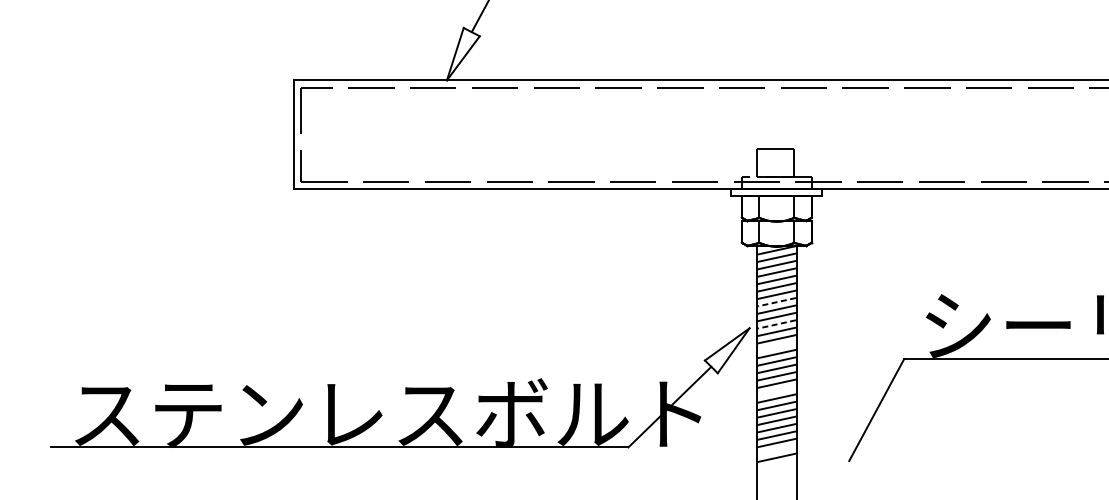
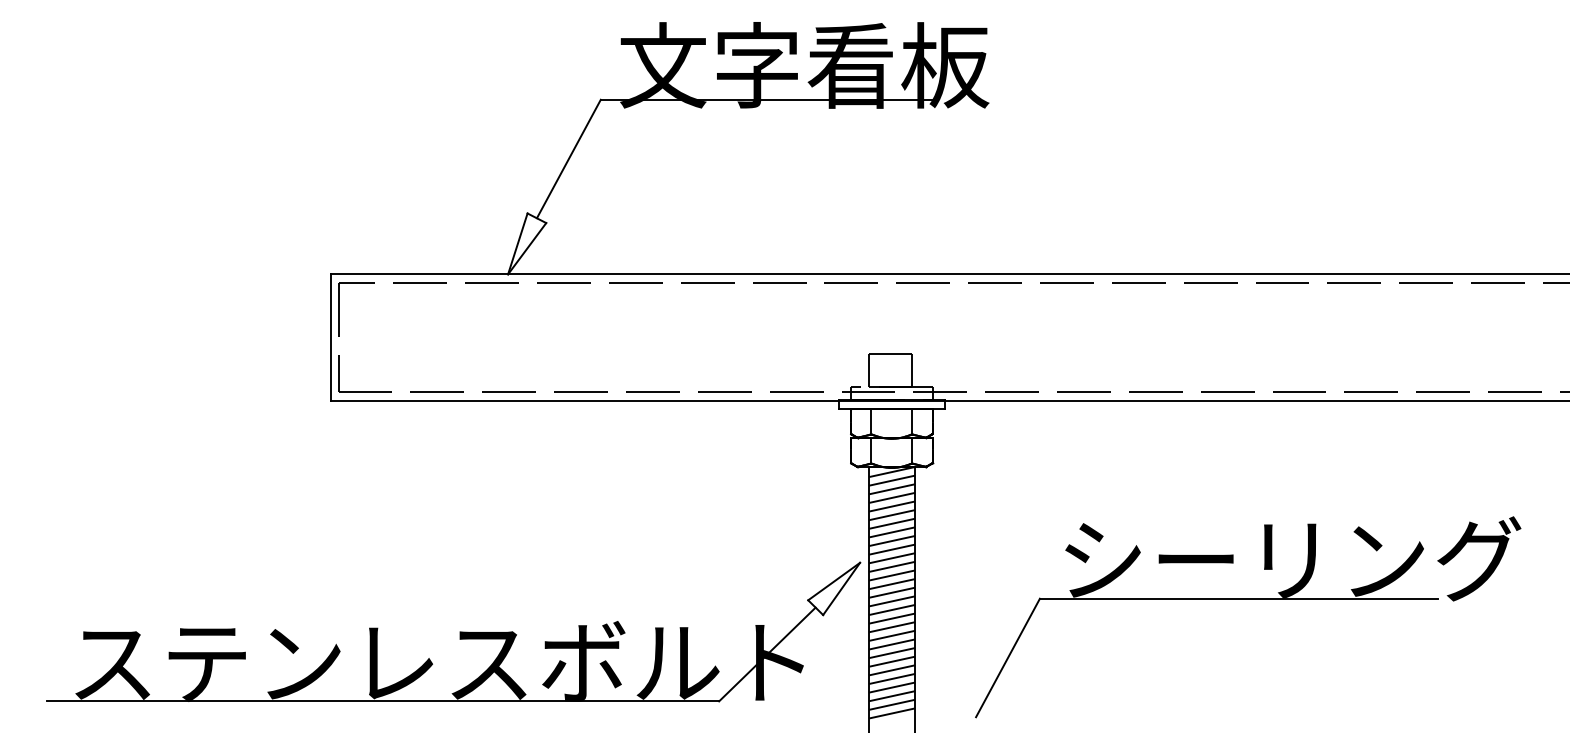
line: (777, 302) -> (892, 532), dashed -> solid
line: (777, 324) -> (892, 558), dashed -> solid
line: (777, 346) -> (892, 583), added
line: (777, 390) -> (892, 635), added
line: (777, 450) -> (892, 704), added

